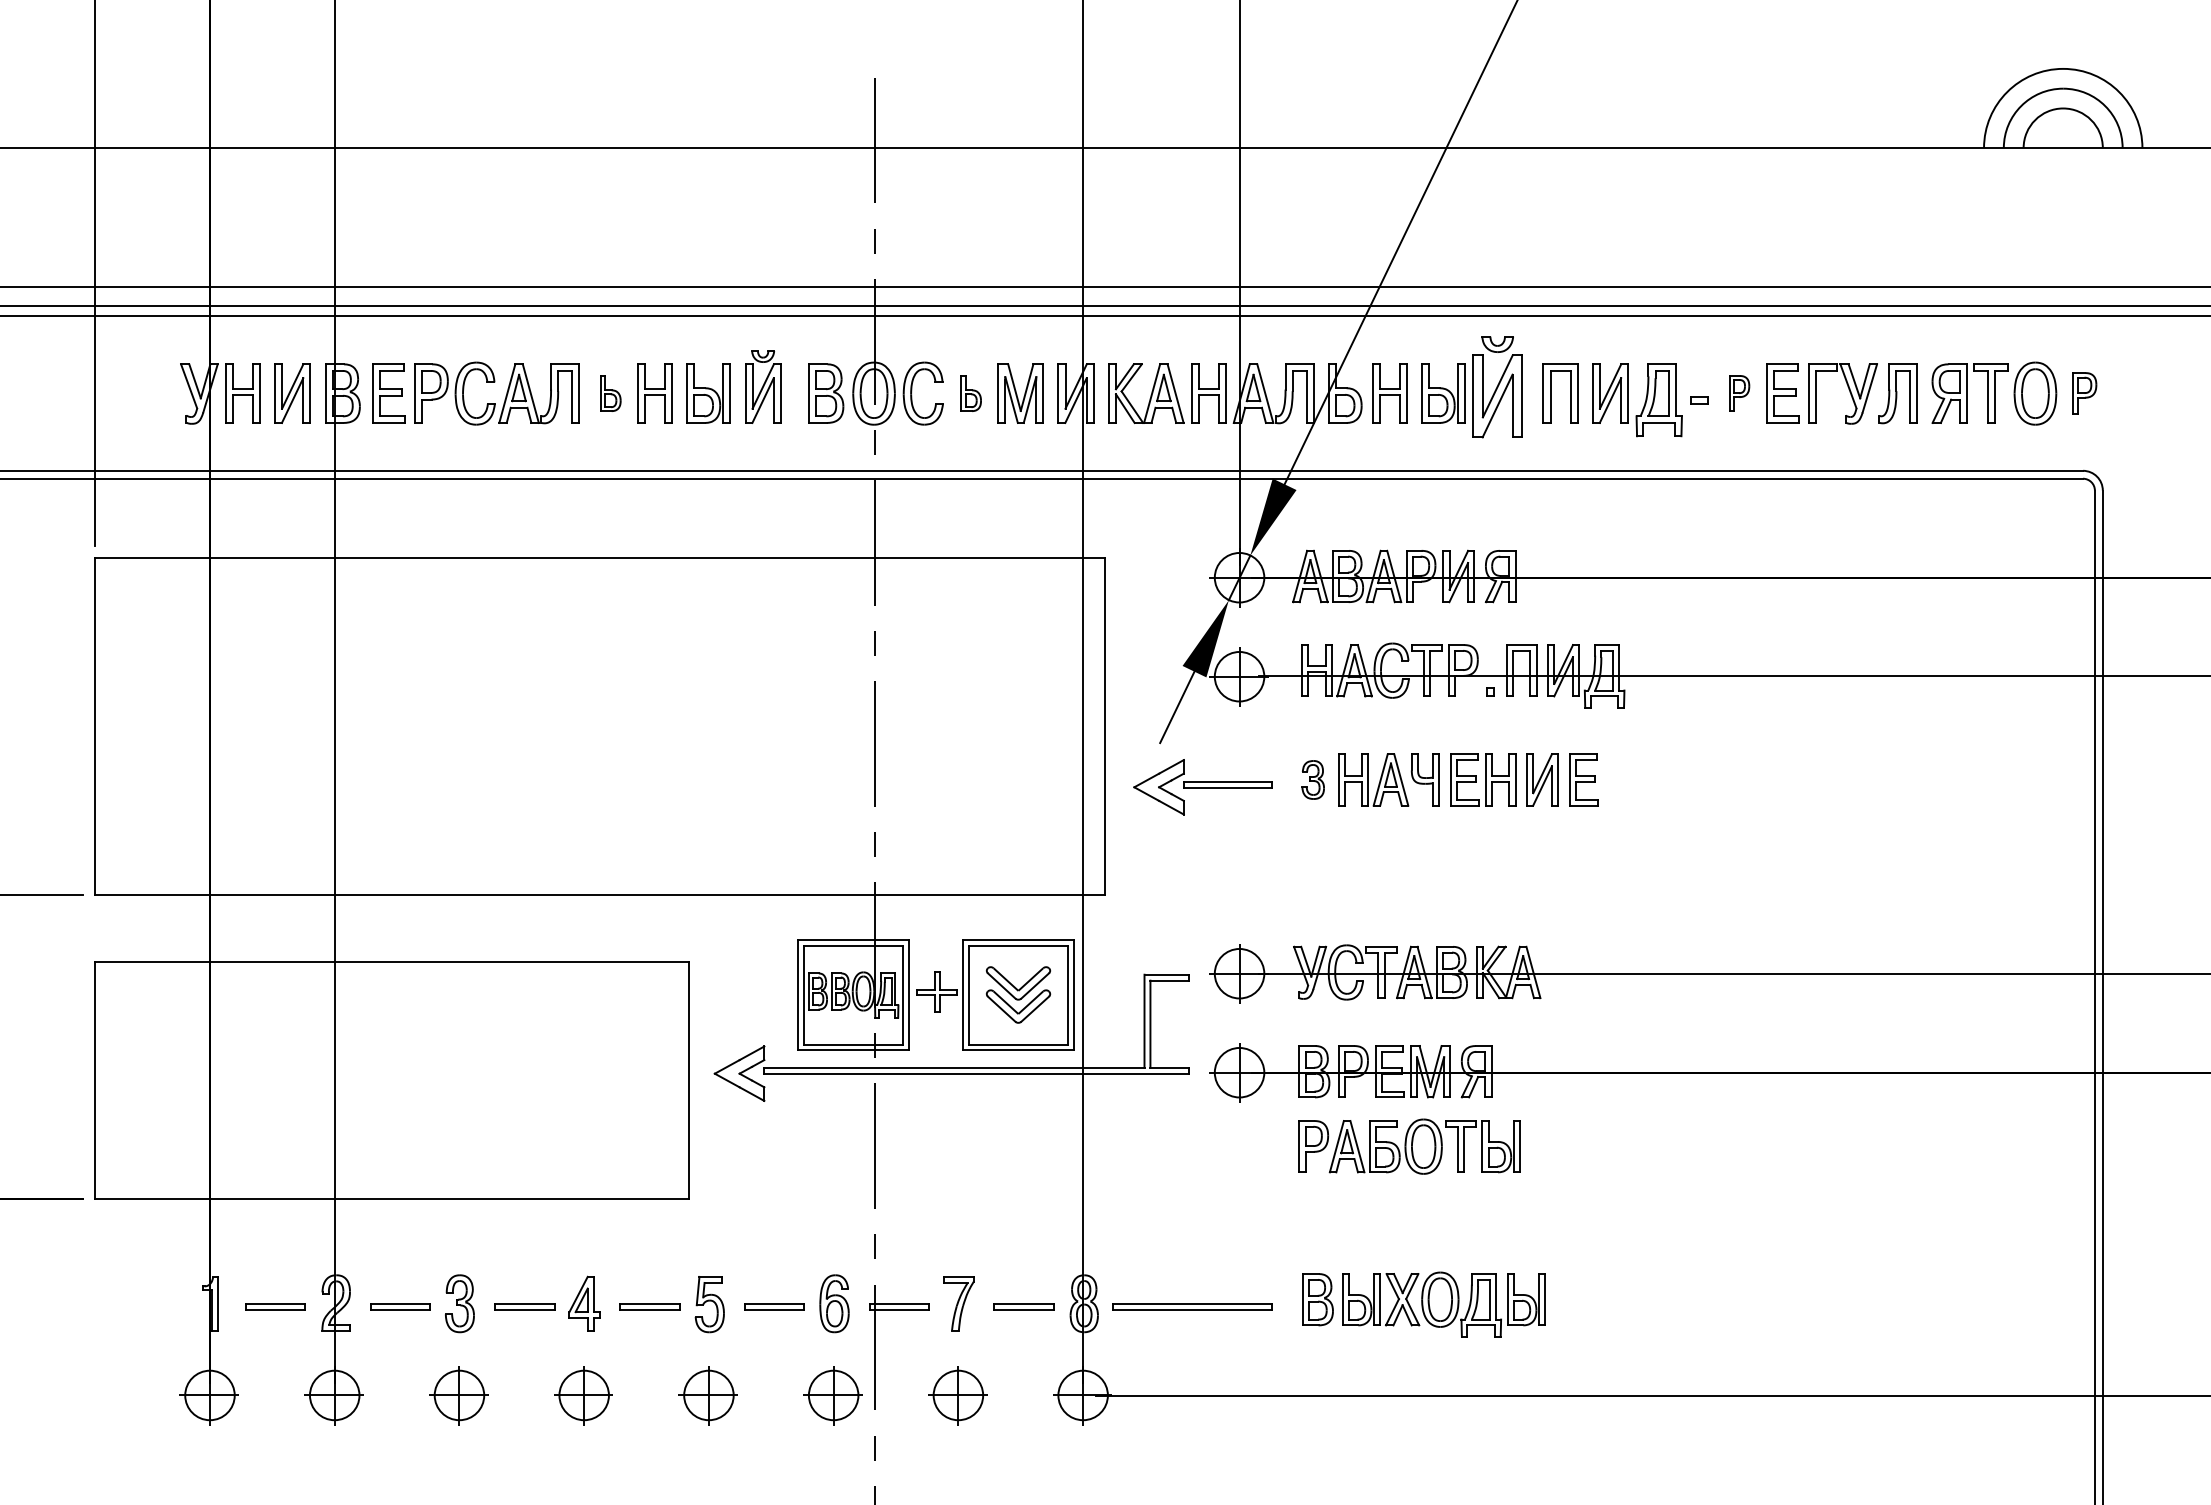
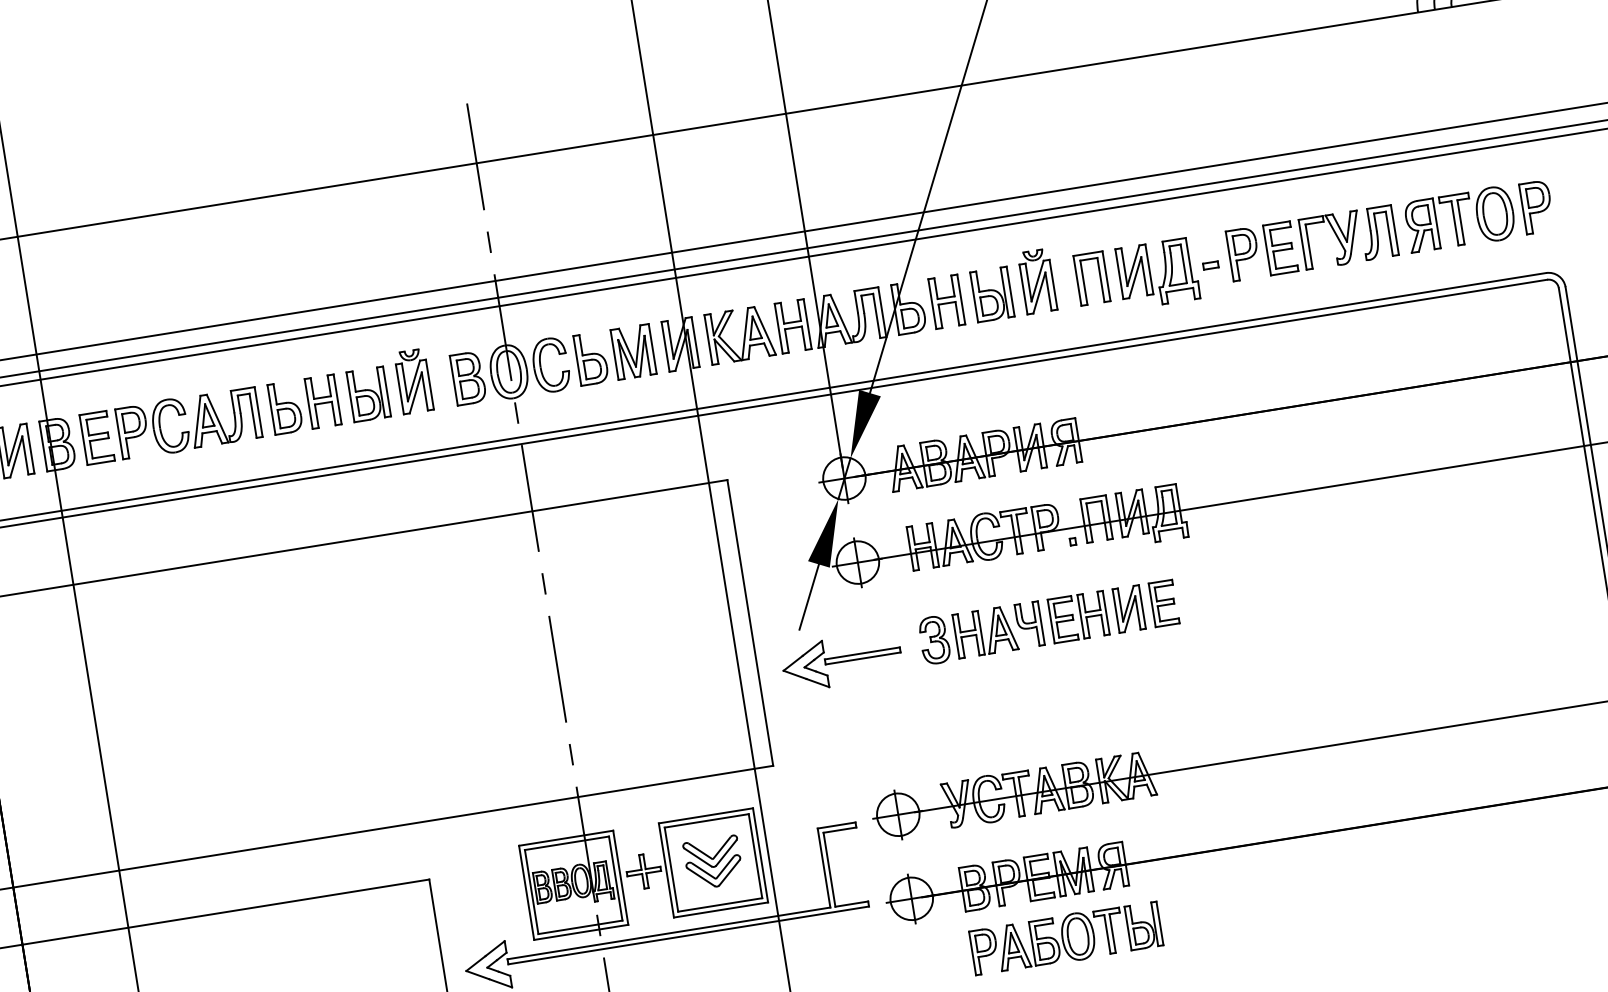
part: (1497, 386) -> (1037, 281), size x0.71
part: (610, 393) -> (285, 407), size x1.67
part: (971, 393) -> (591, 358), size x1.67
part: (1739, 393) -> (1243, 254), size x1.67
part: (2084, 393) -> (1536, 207), size x1.43
part: (1312, 779) -> (933, 639), size x1.43

